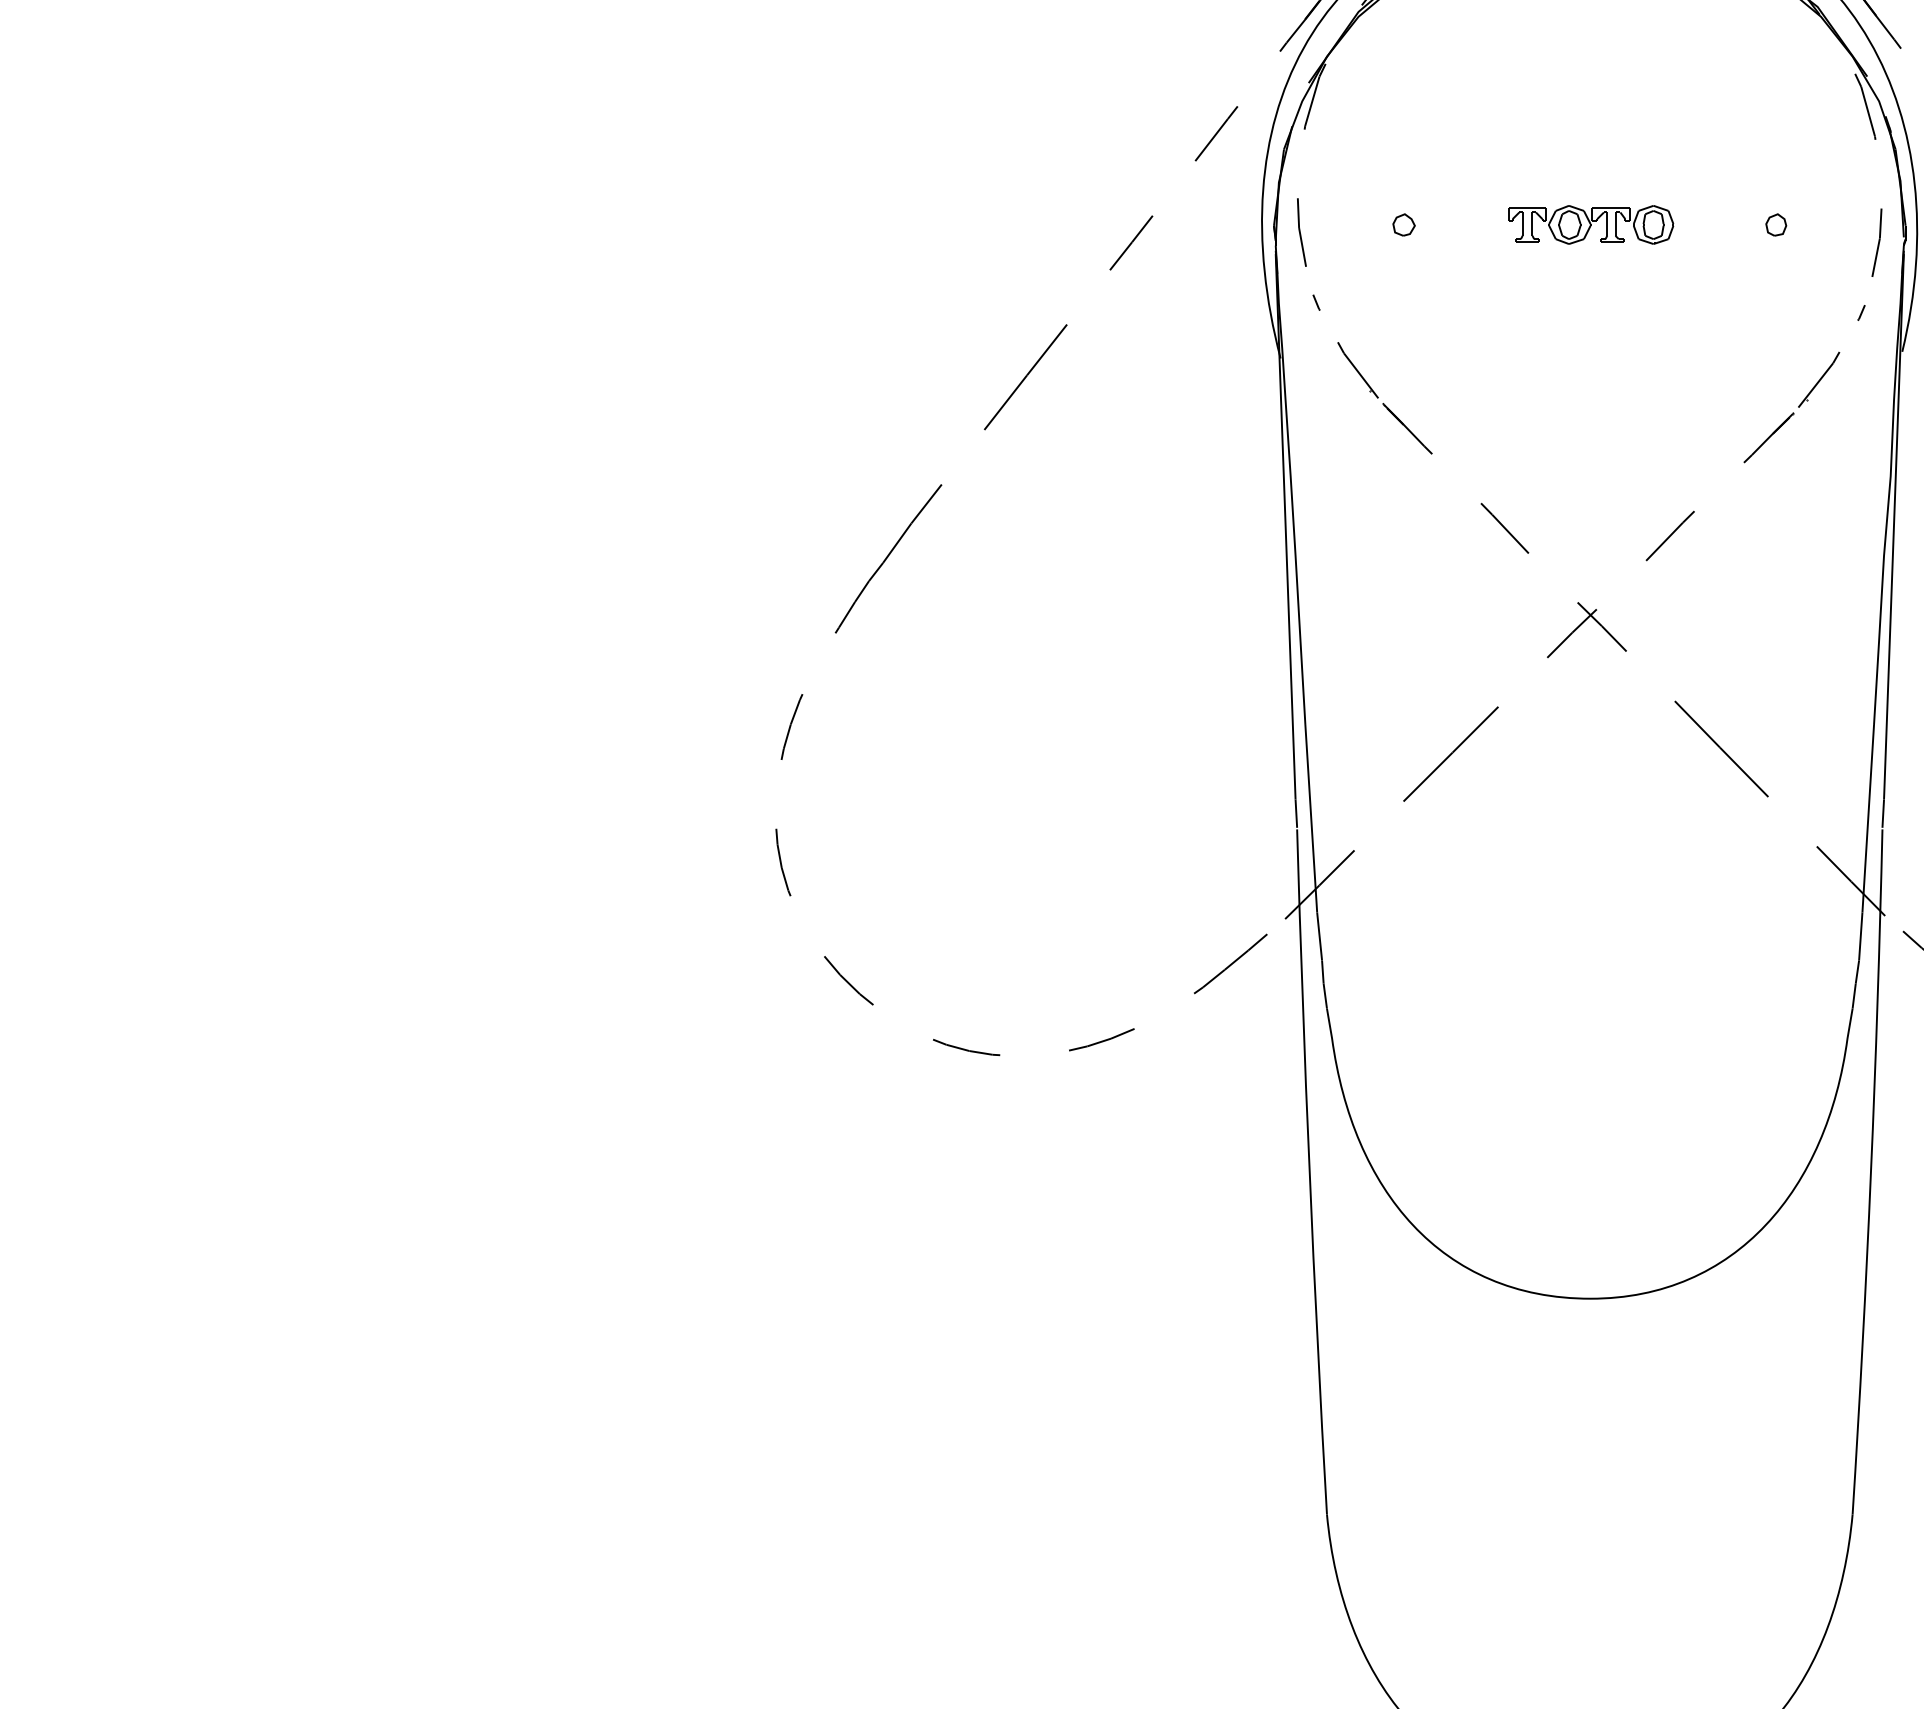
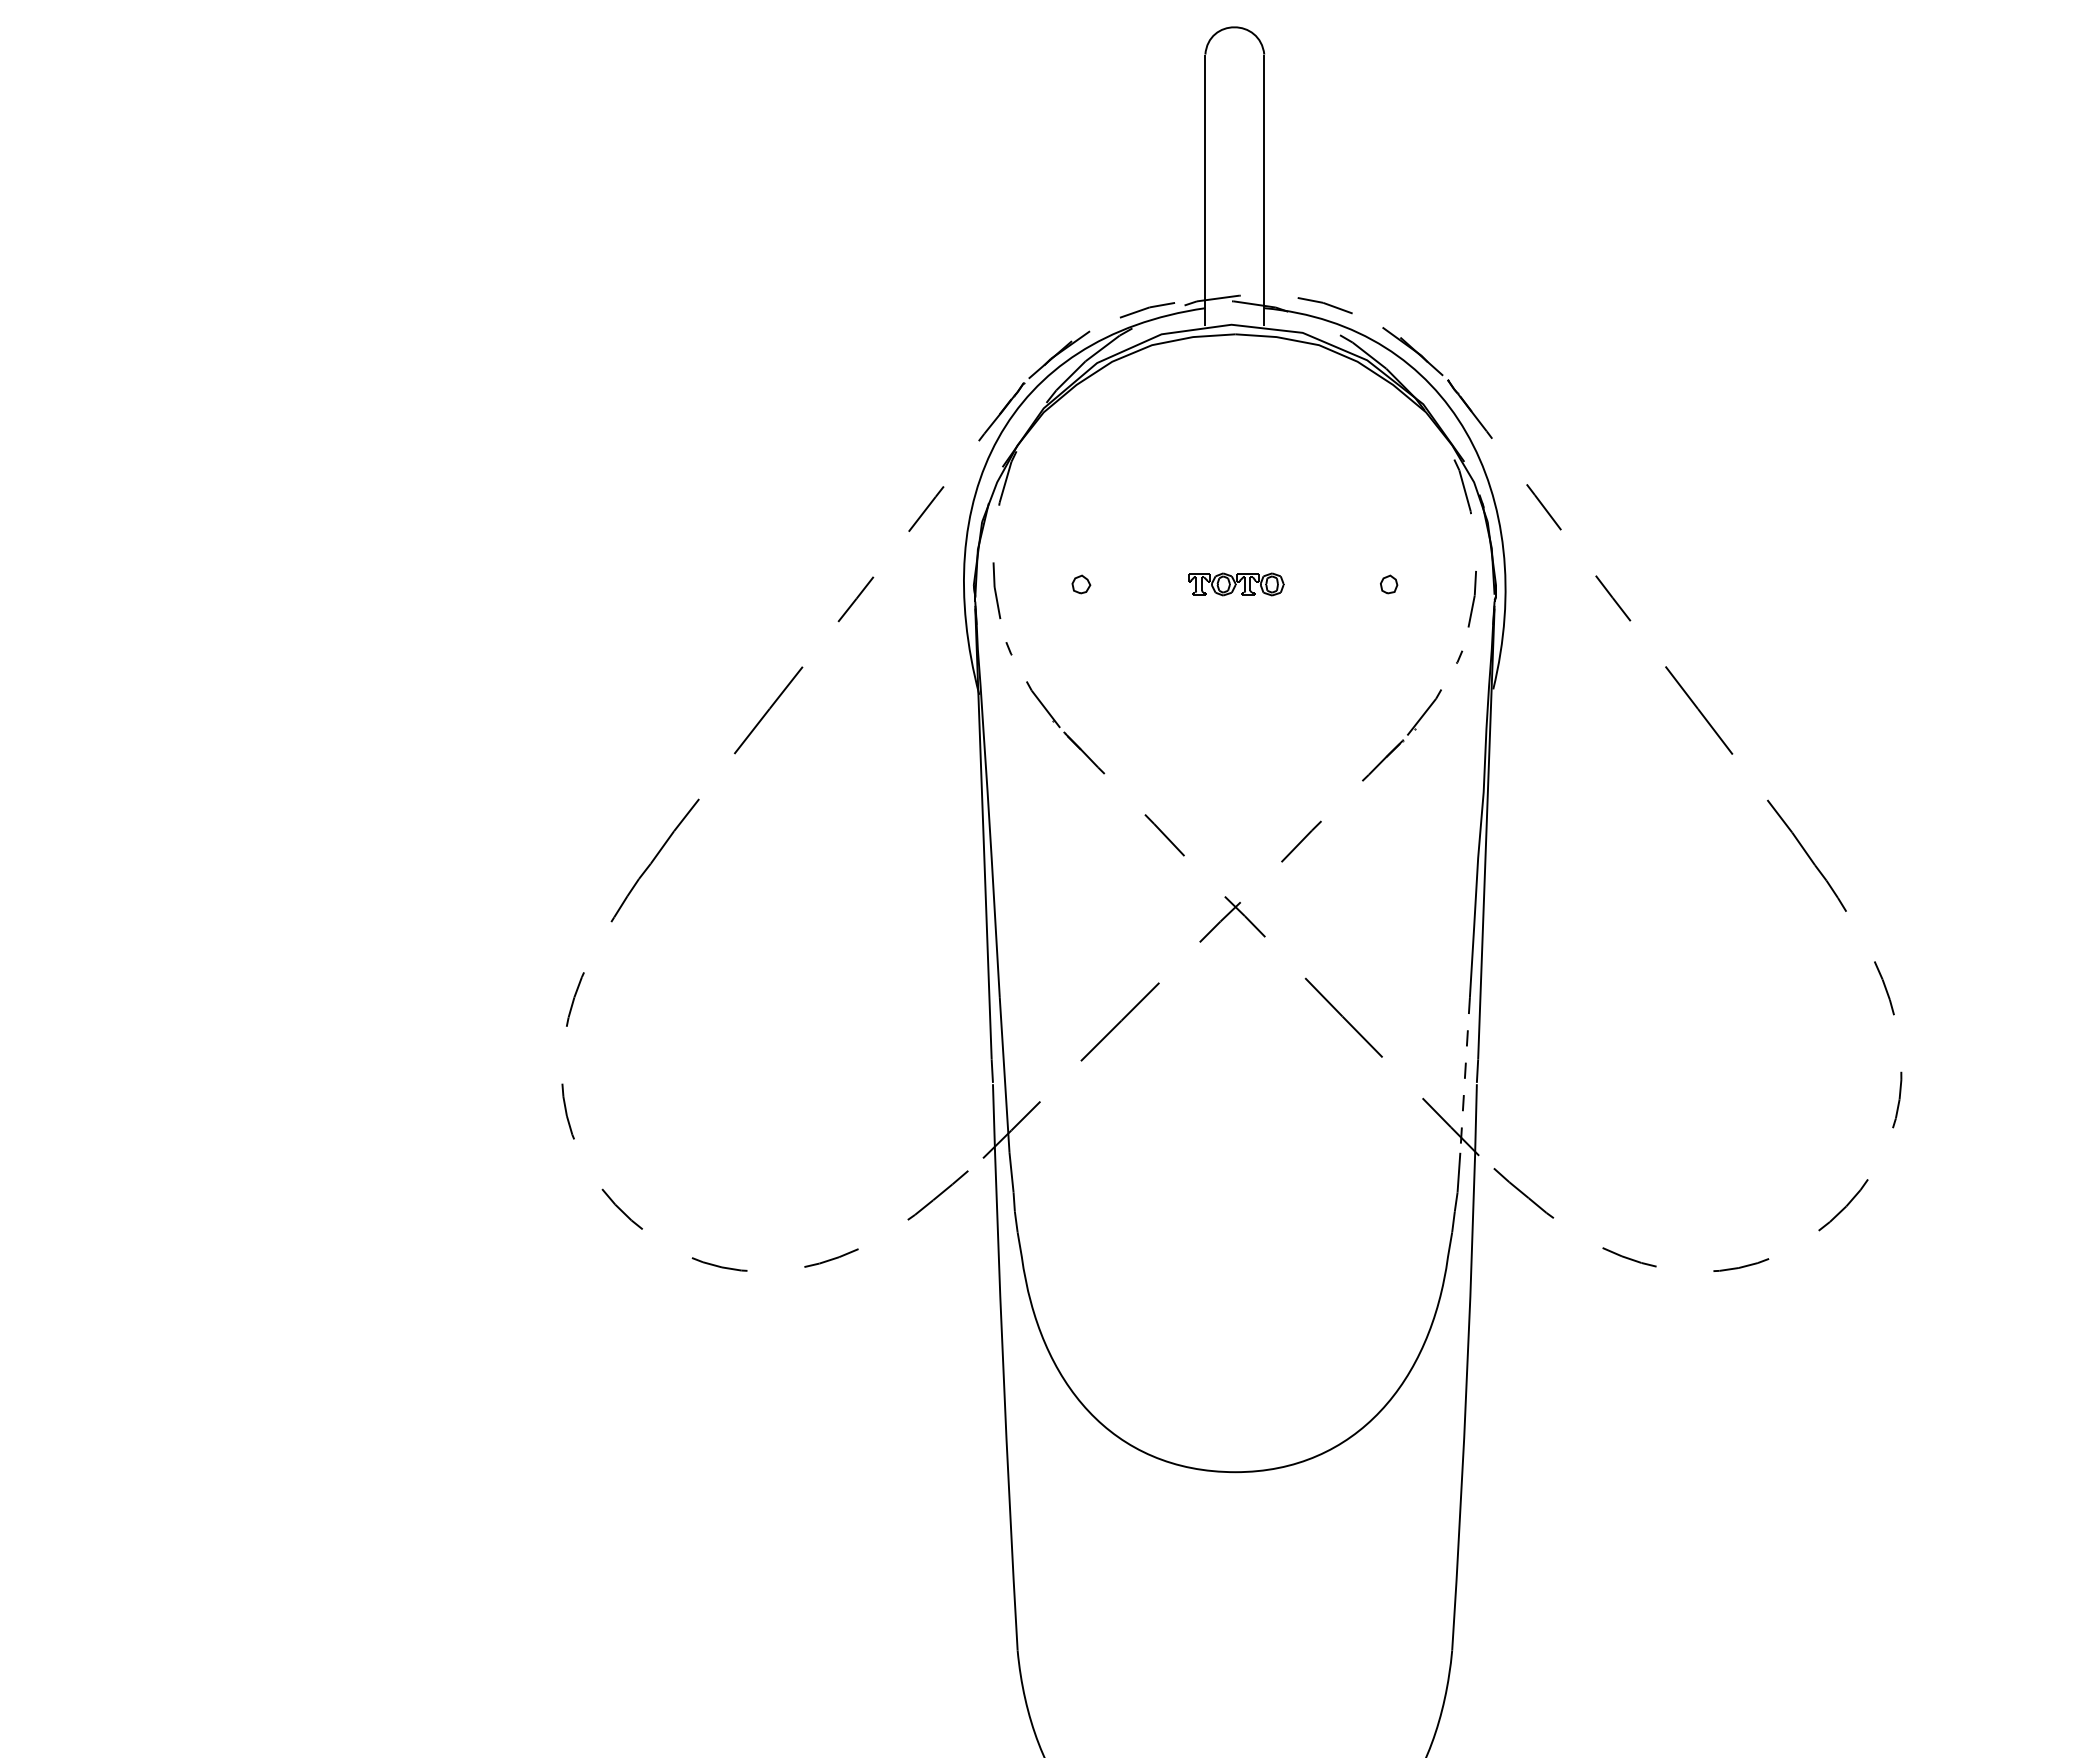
part: (1590, 224) -> (1235, 584), size x0.7
line: (1868, 818) -> (1465, 1075), solid -> dashed

